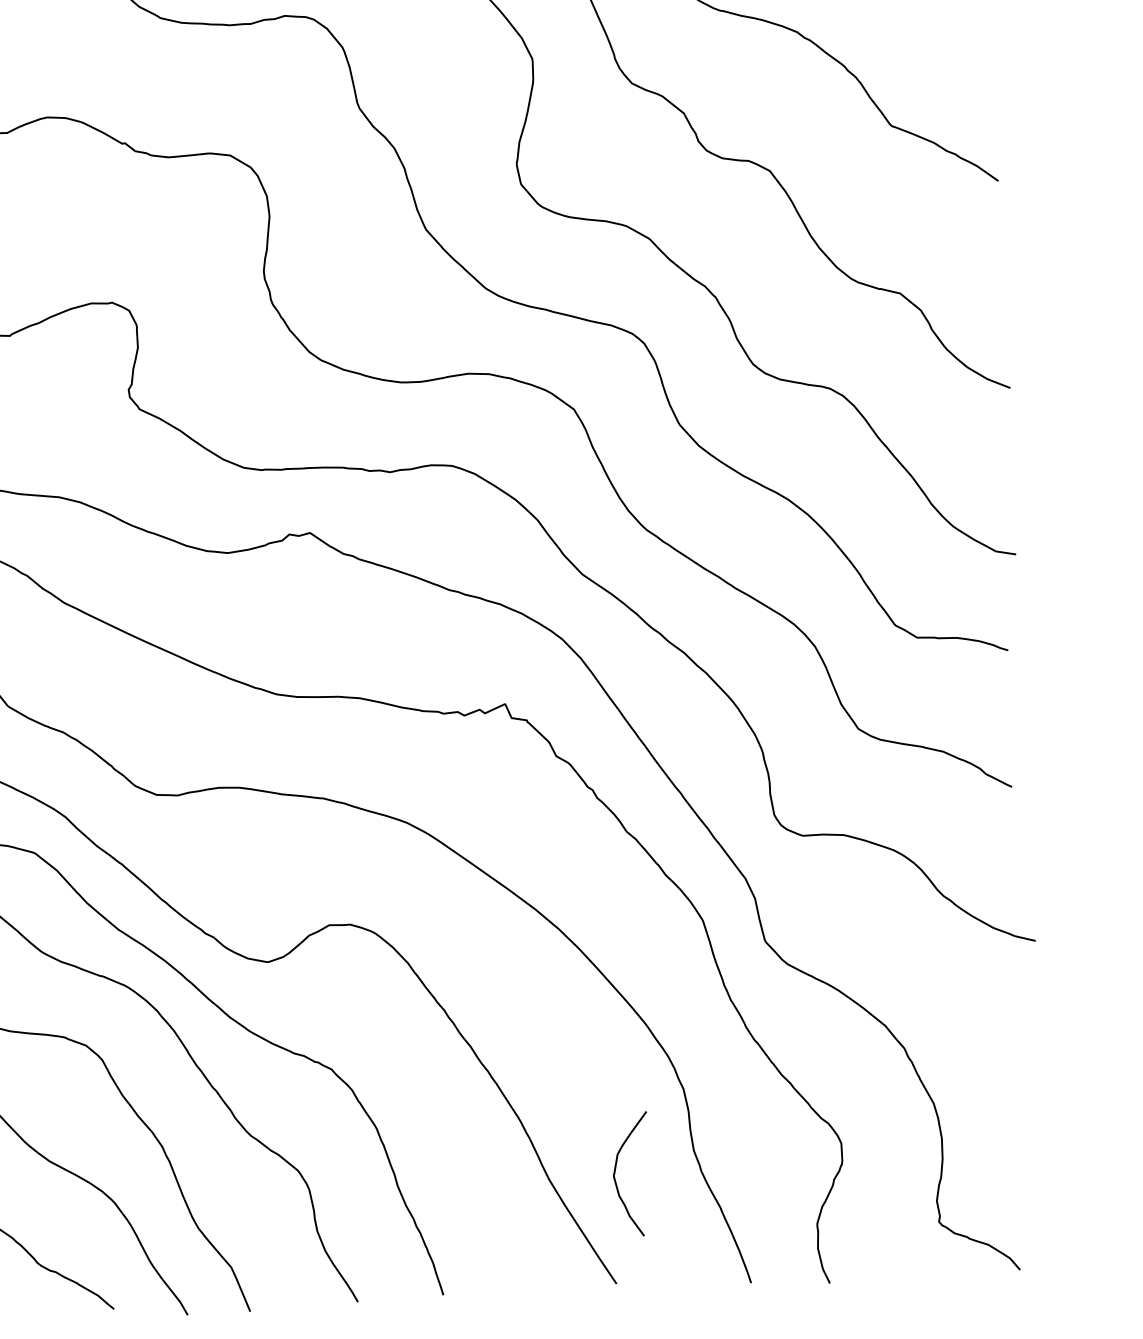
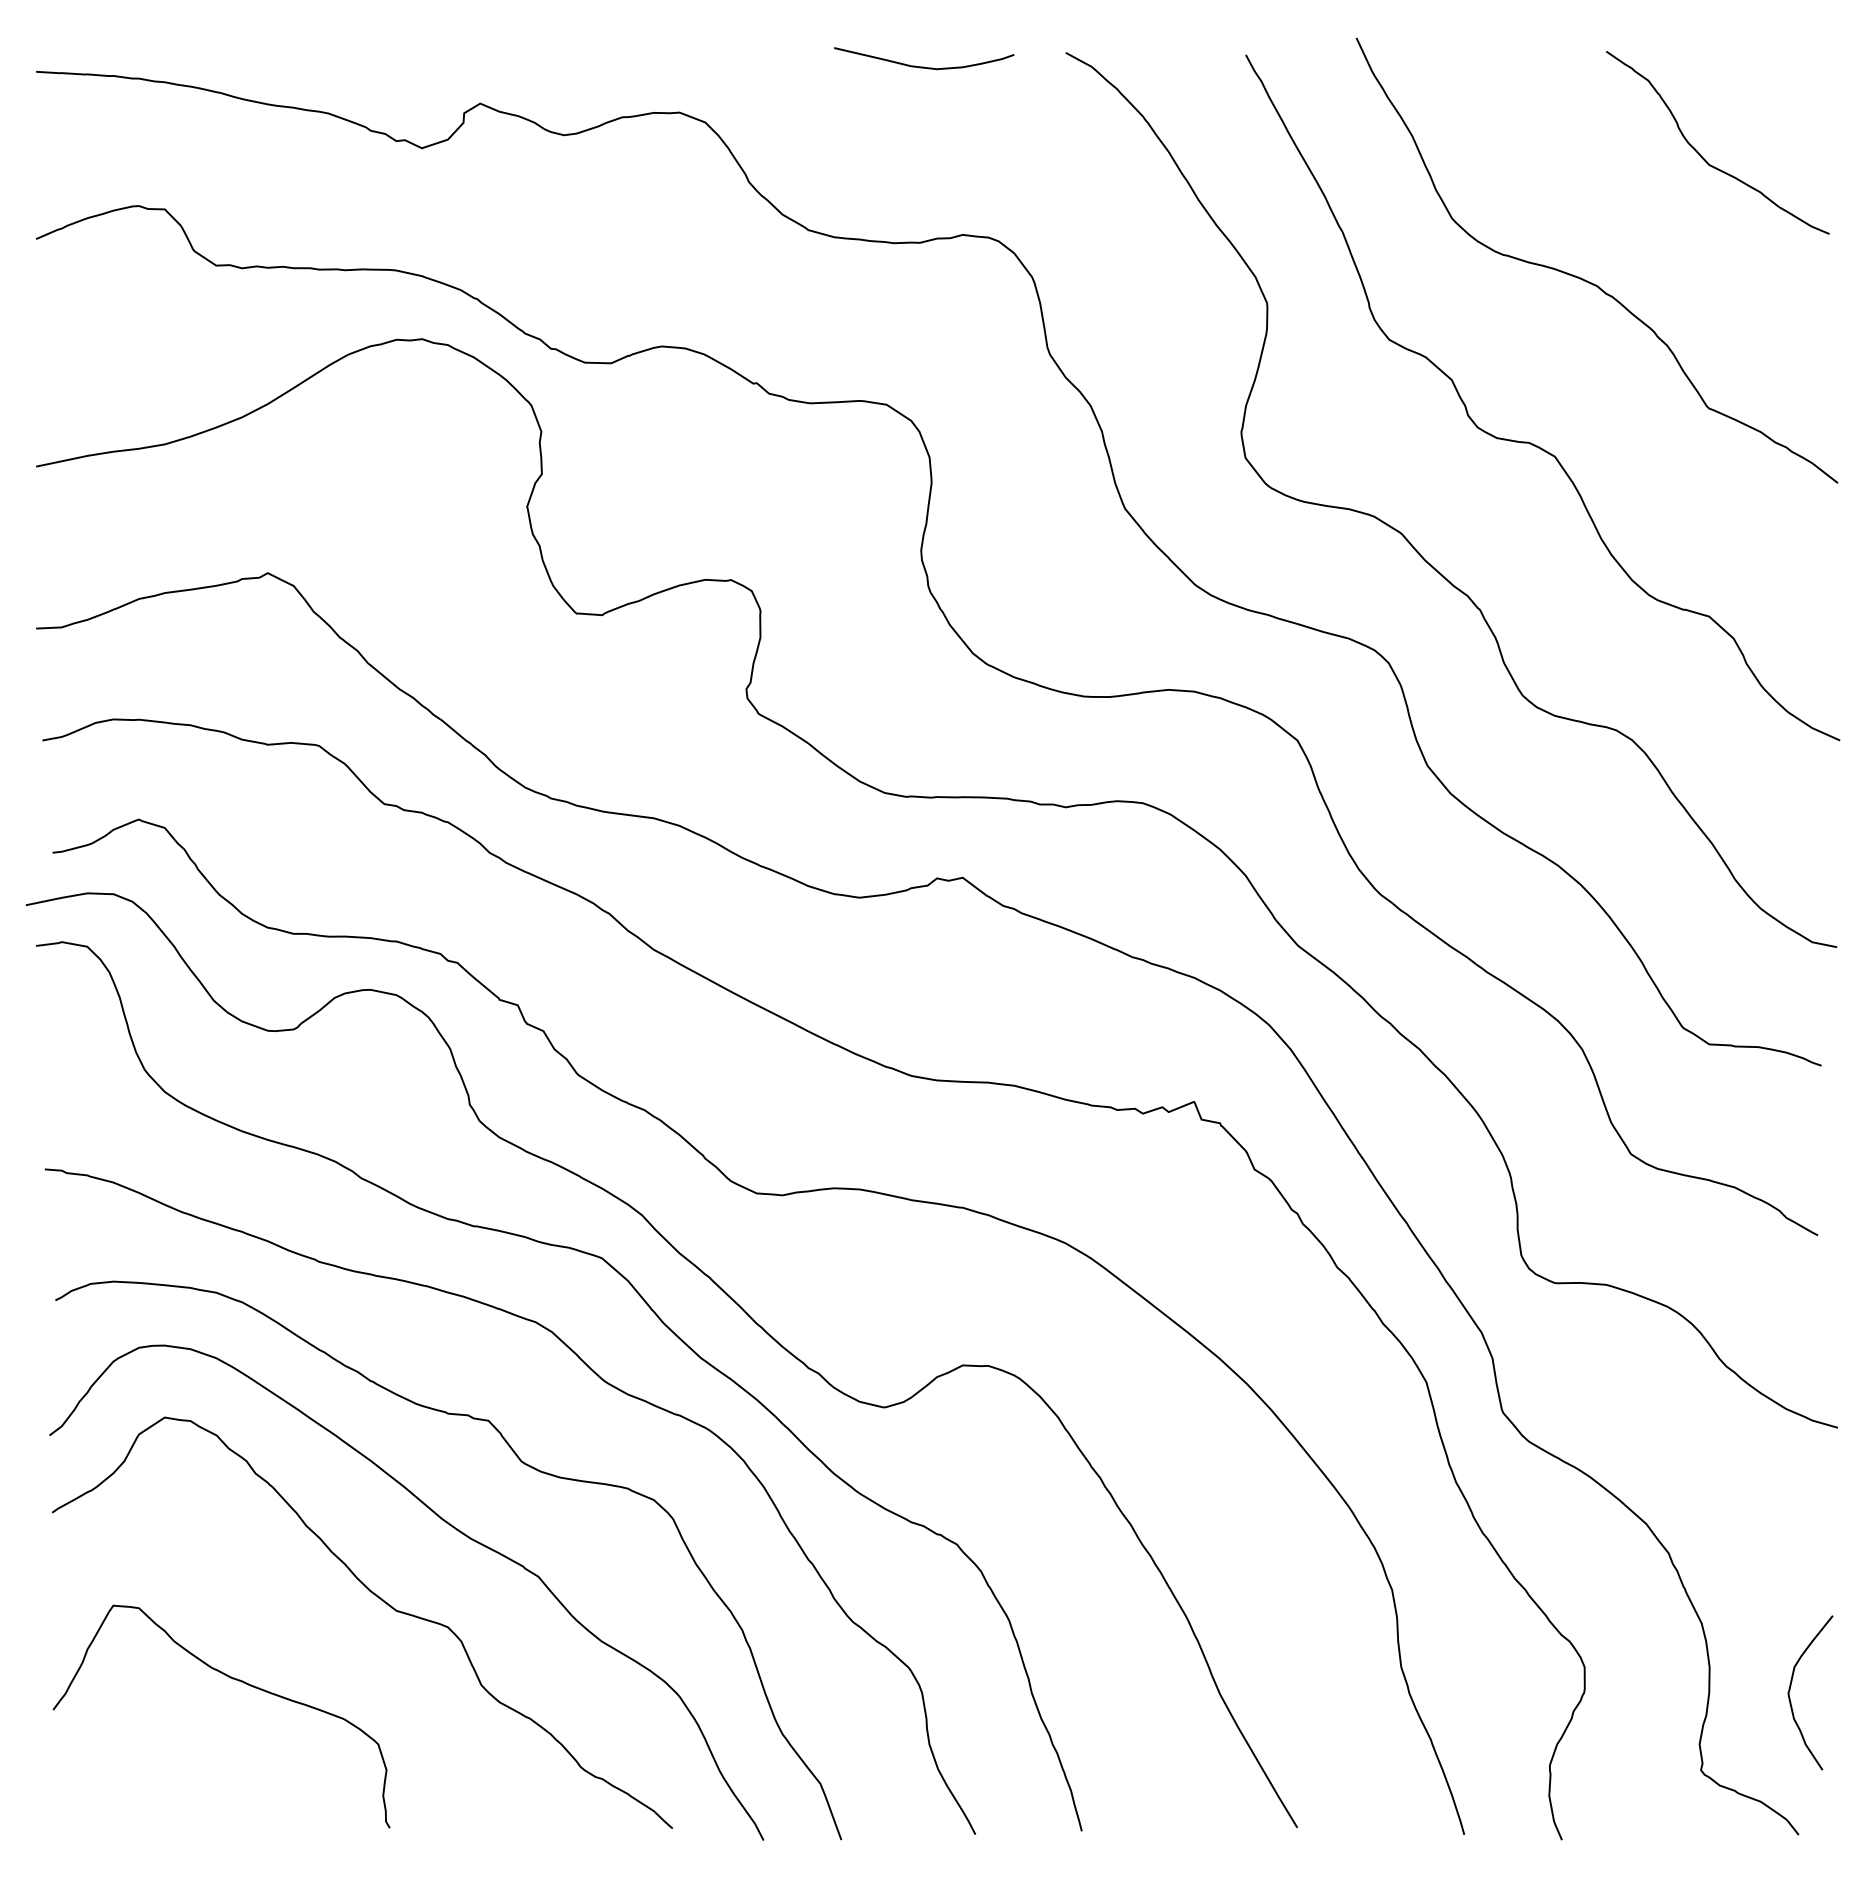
curve: (615, 1170) -> (1791, 1686), moved

